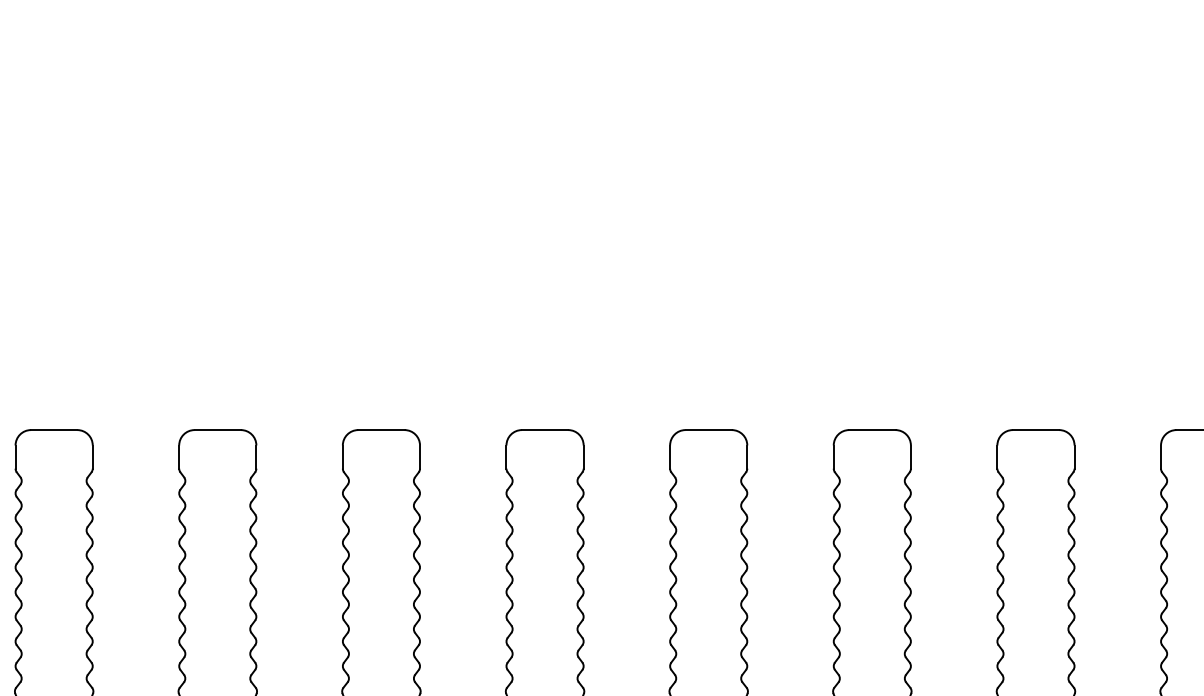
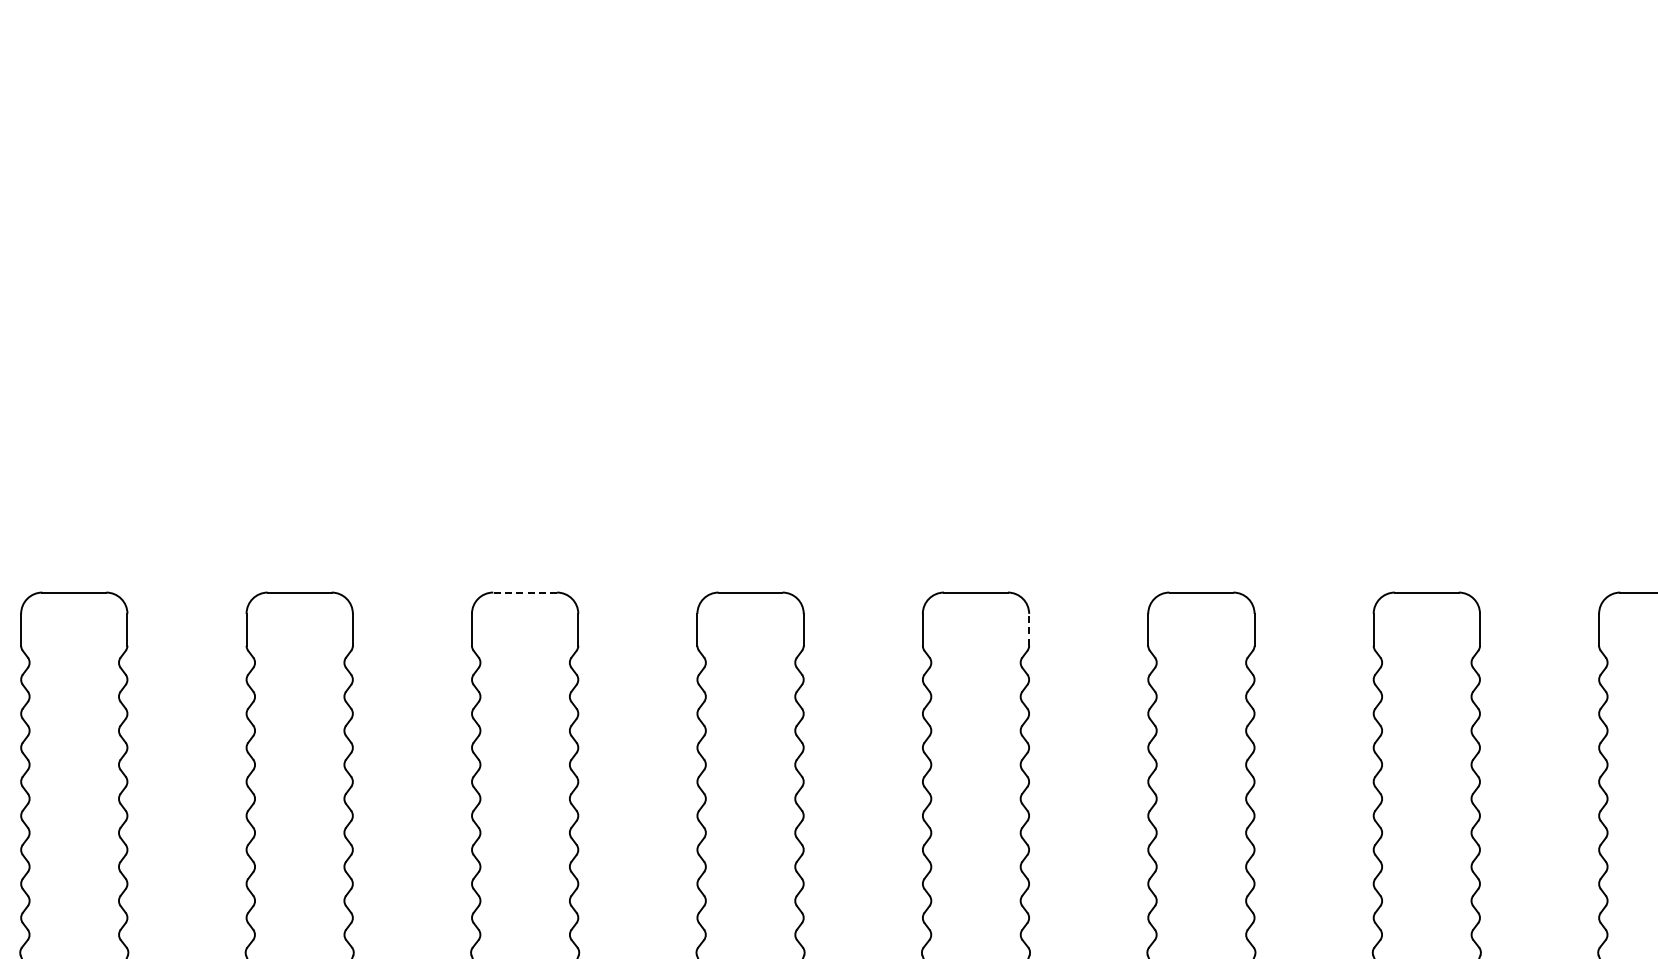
line: (381, 430) -> (525, 592), solid -> dashed
line: (747, 456) -> (1029, 629), solid -> dashed

